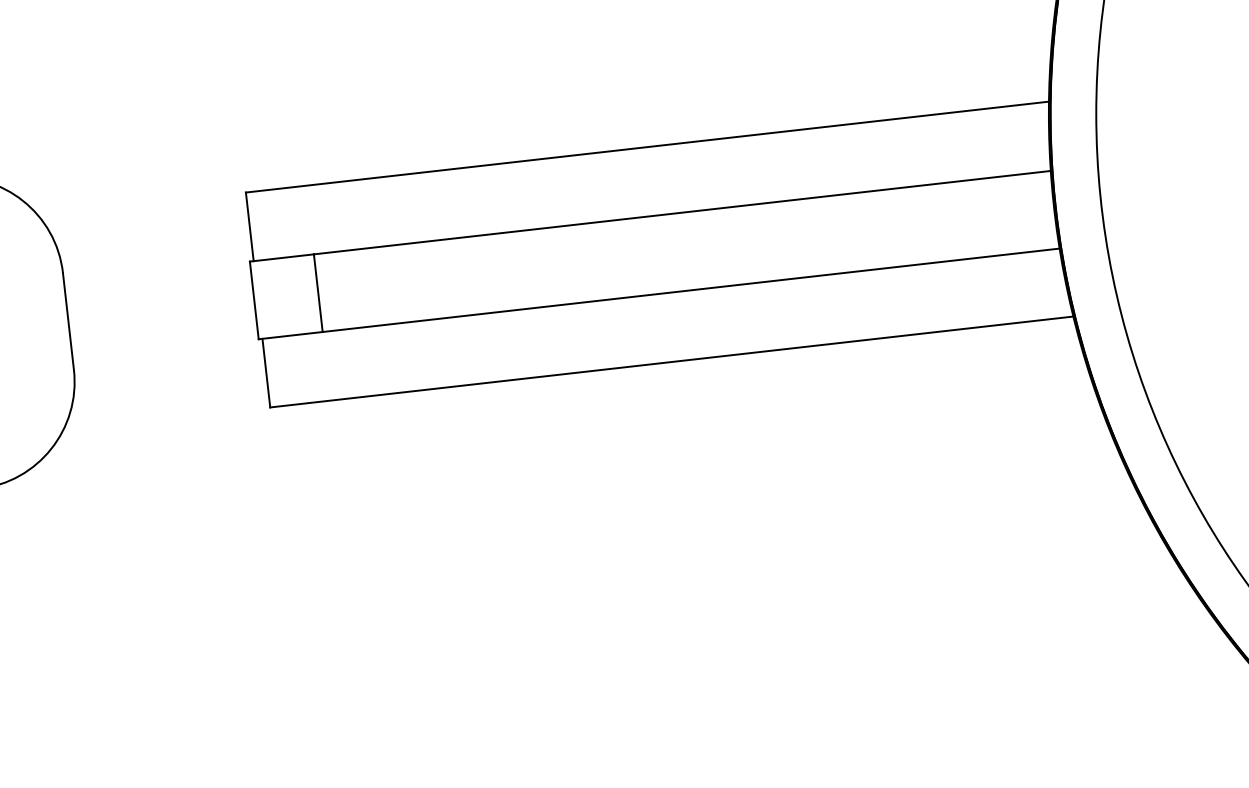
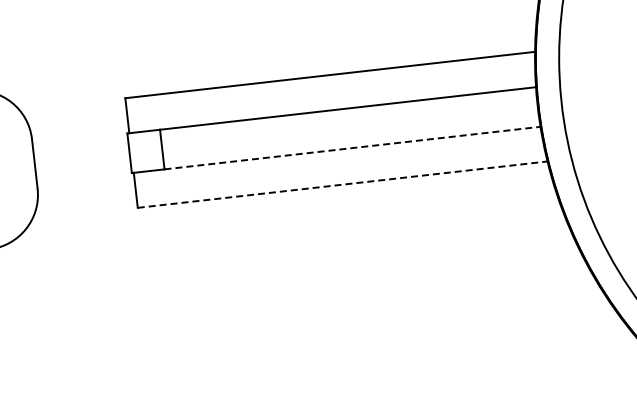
line: (693, 291) -> (353, 148), solid -> dashed
line: (673, 361) -> (343, 184), solid -> dashed

